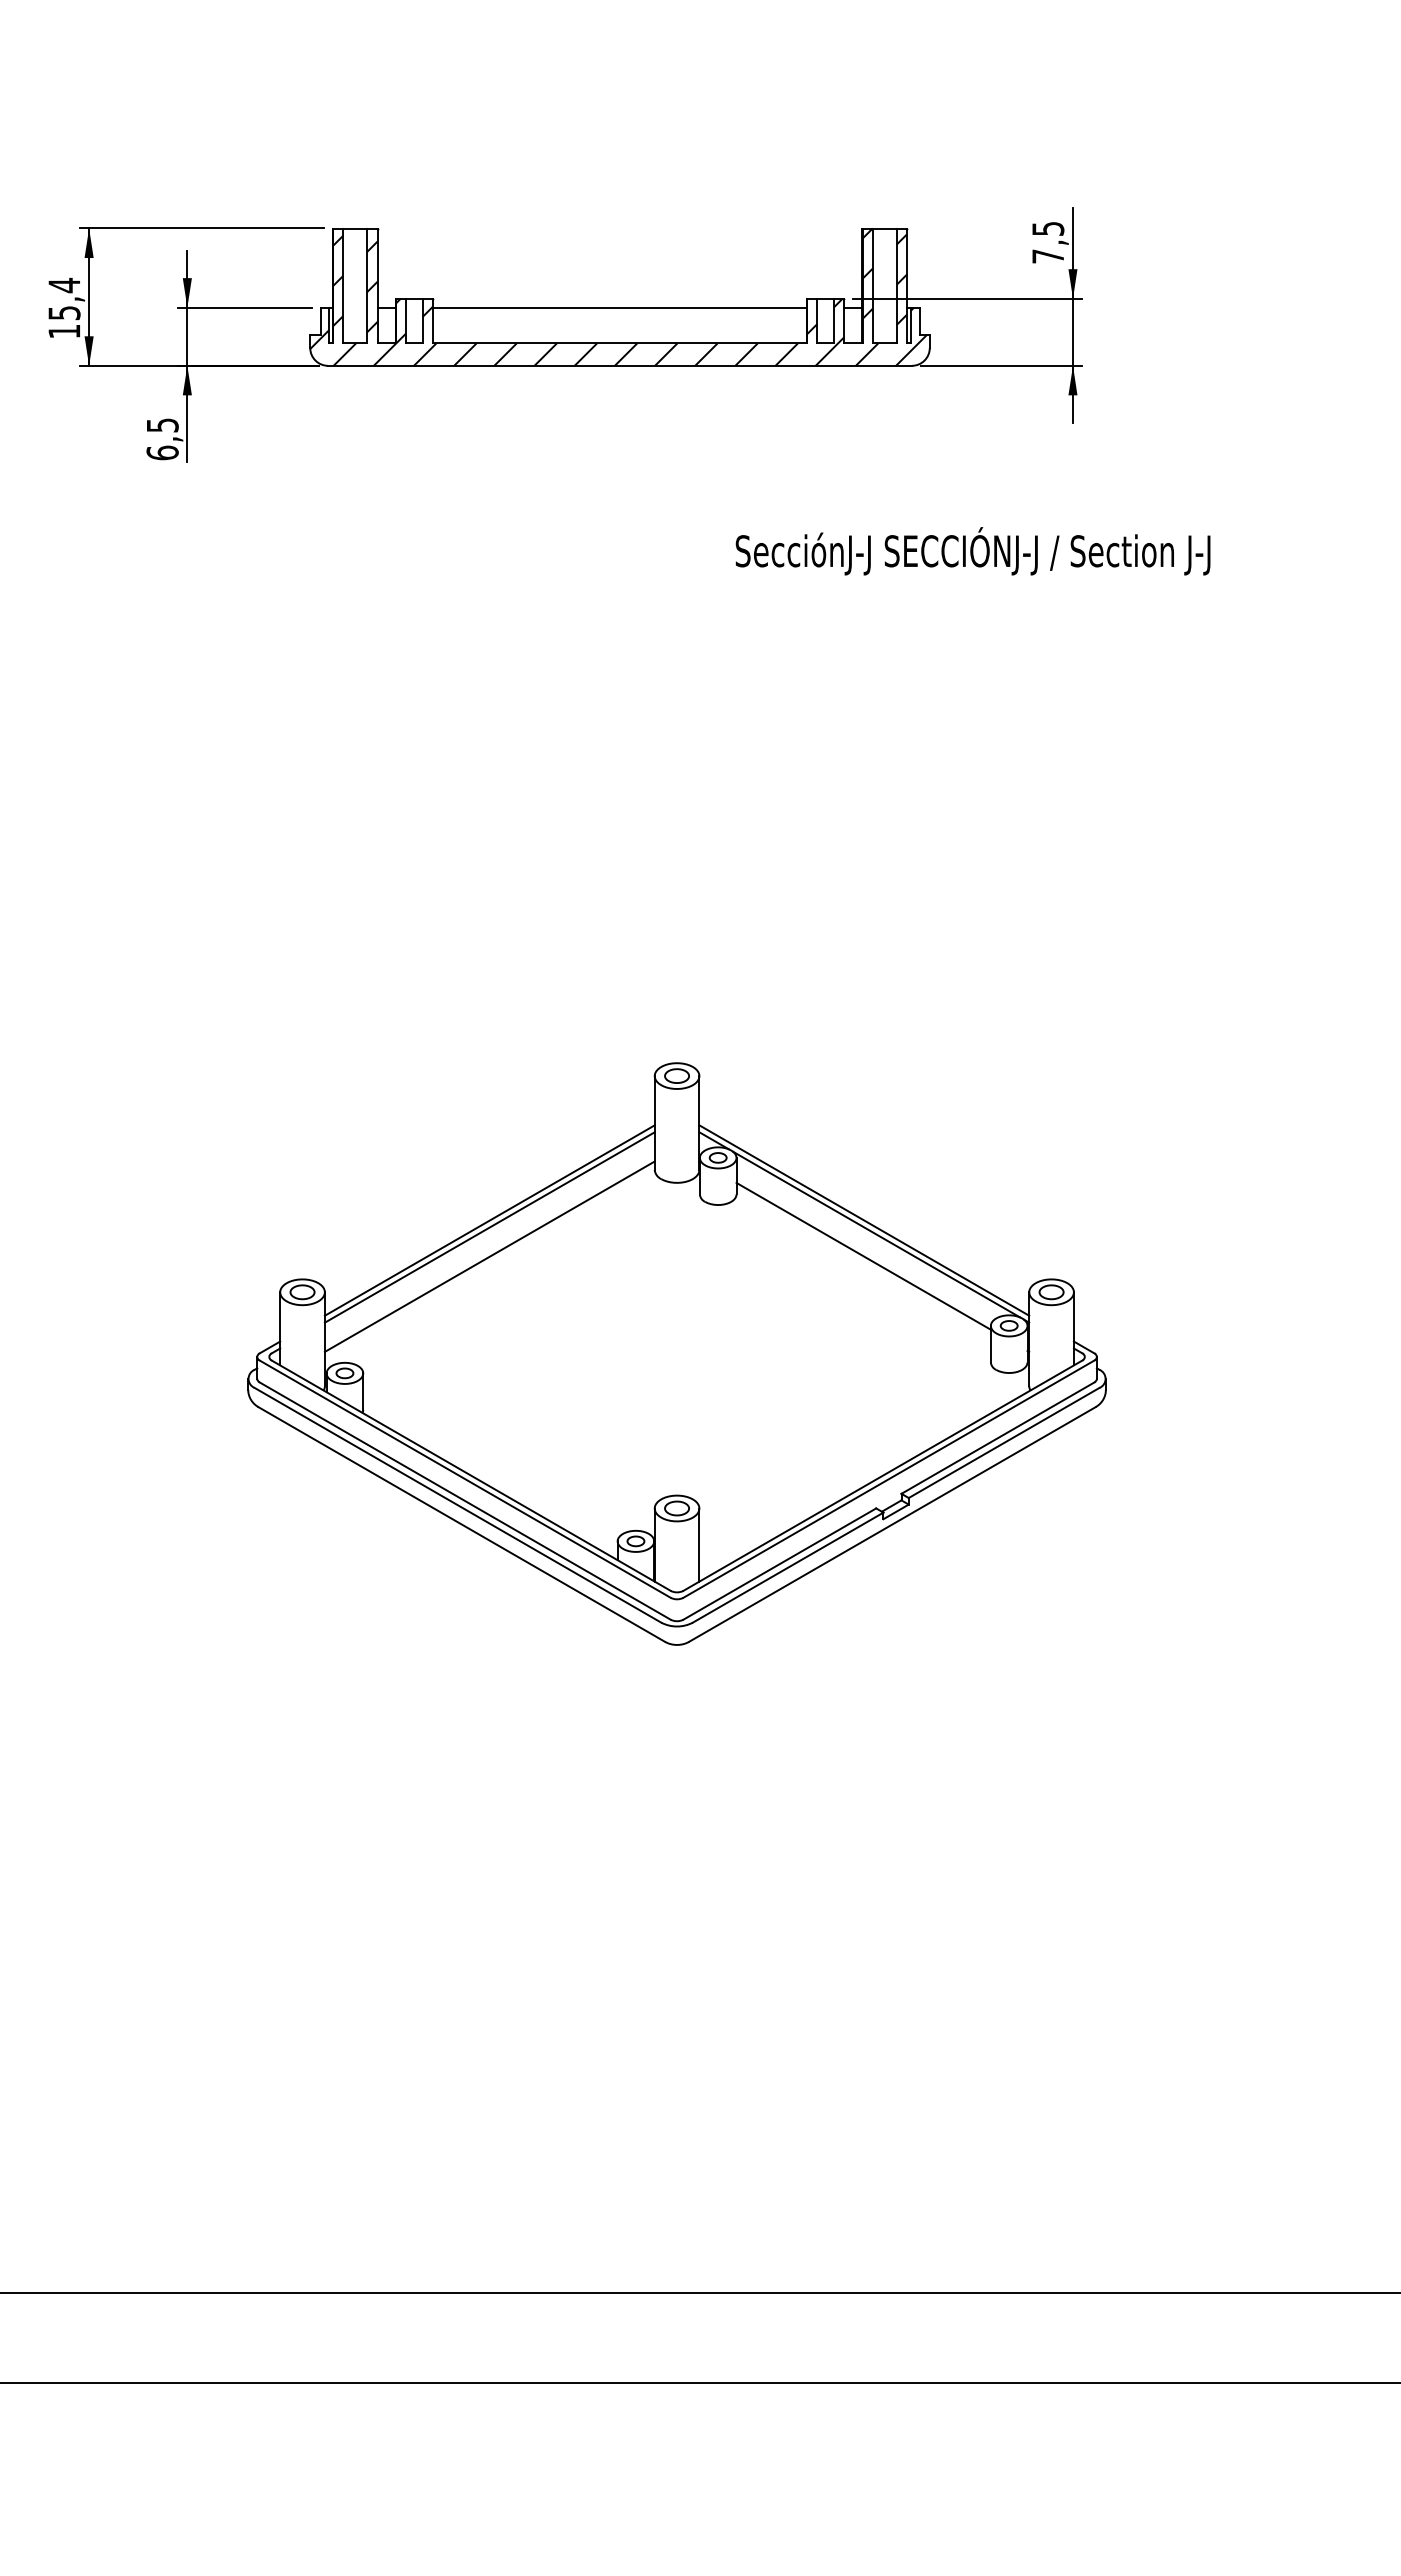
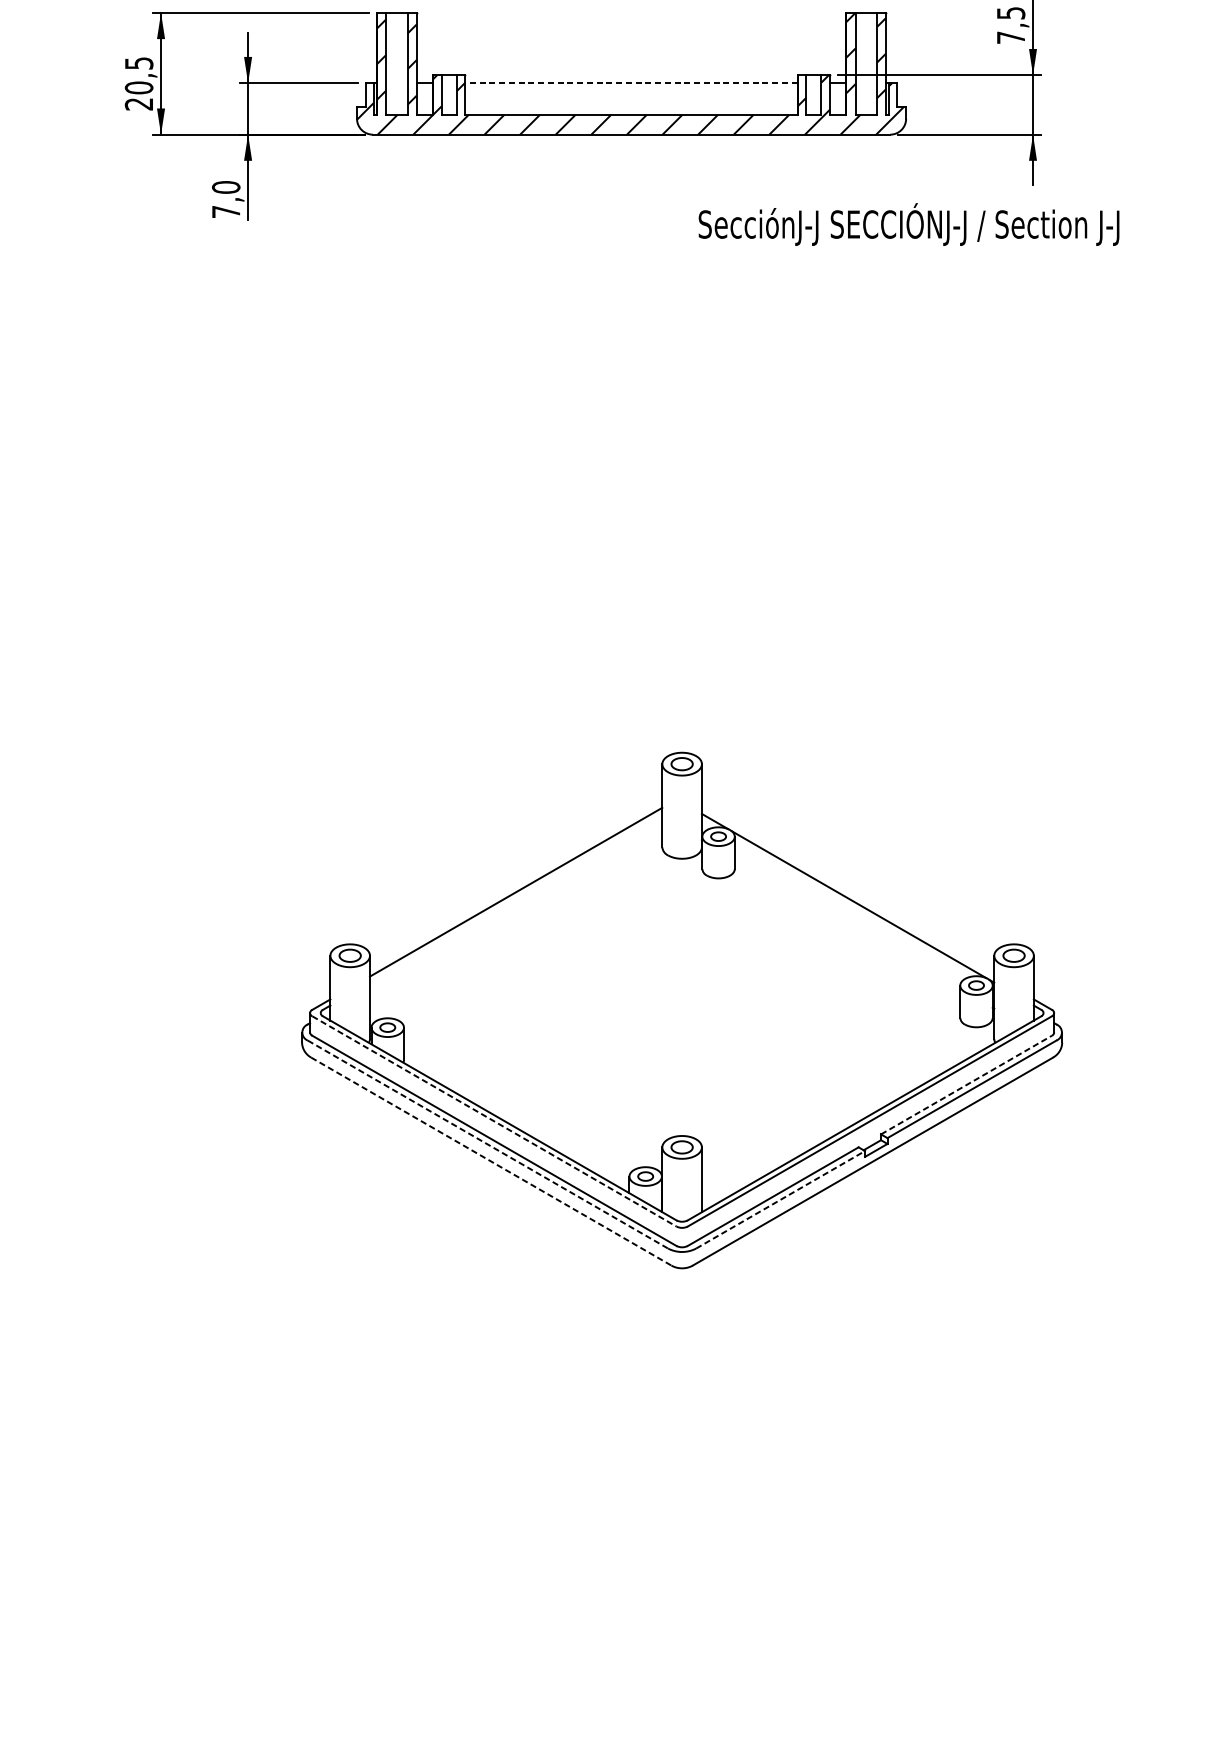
text: (64, 307) -> (139, 82), 15,4 -> 20,5
line: (619, 307) -> (631, 82), solid -> dashed
text: (162, 439) -> (226, 199), 6,5 -> 7,0
text: (972, 551) -> (908, 224), moved
line: (864, 1220) -> (848, 892), removed
line: (489, 1227) -> (515, 898), removed
line: (863, 1255) -> (847, 923), removed
line: (489, 1256) -> (515, 924), removed
line: (998, 1437) -> (967, 1084), solid -> dashed
line: (465, 1479) -> (494, 1121), solid -> dashed
line: (458, 1505) -> (488, 1144), solid -> dashed
line: (461, 1524) -> (491, 1161), solid -> dashed
line: (788, 1567) -> (780, 1199), solid -> dashed

